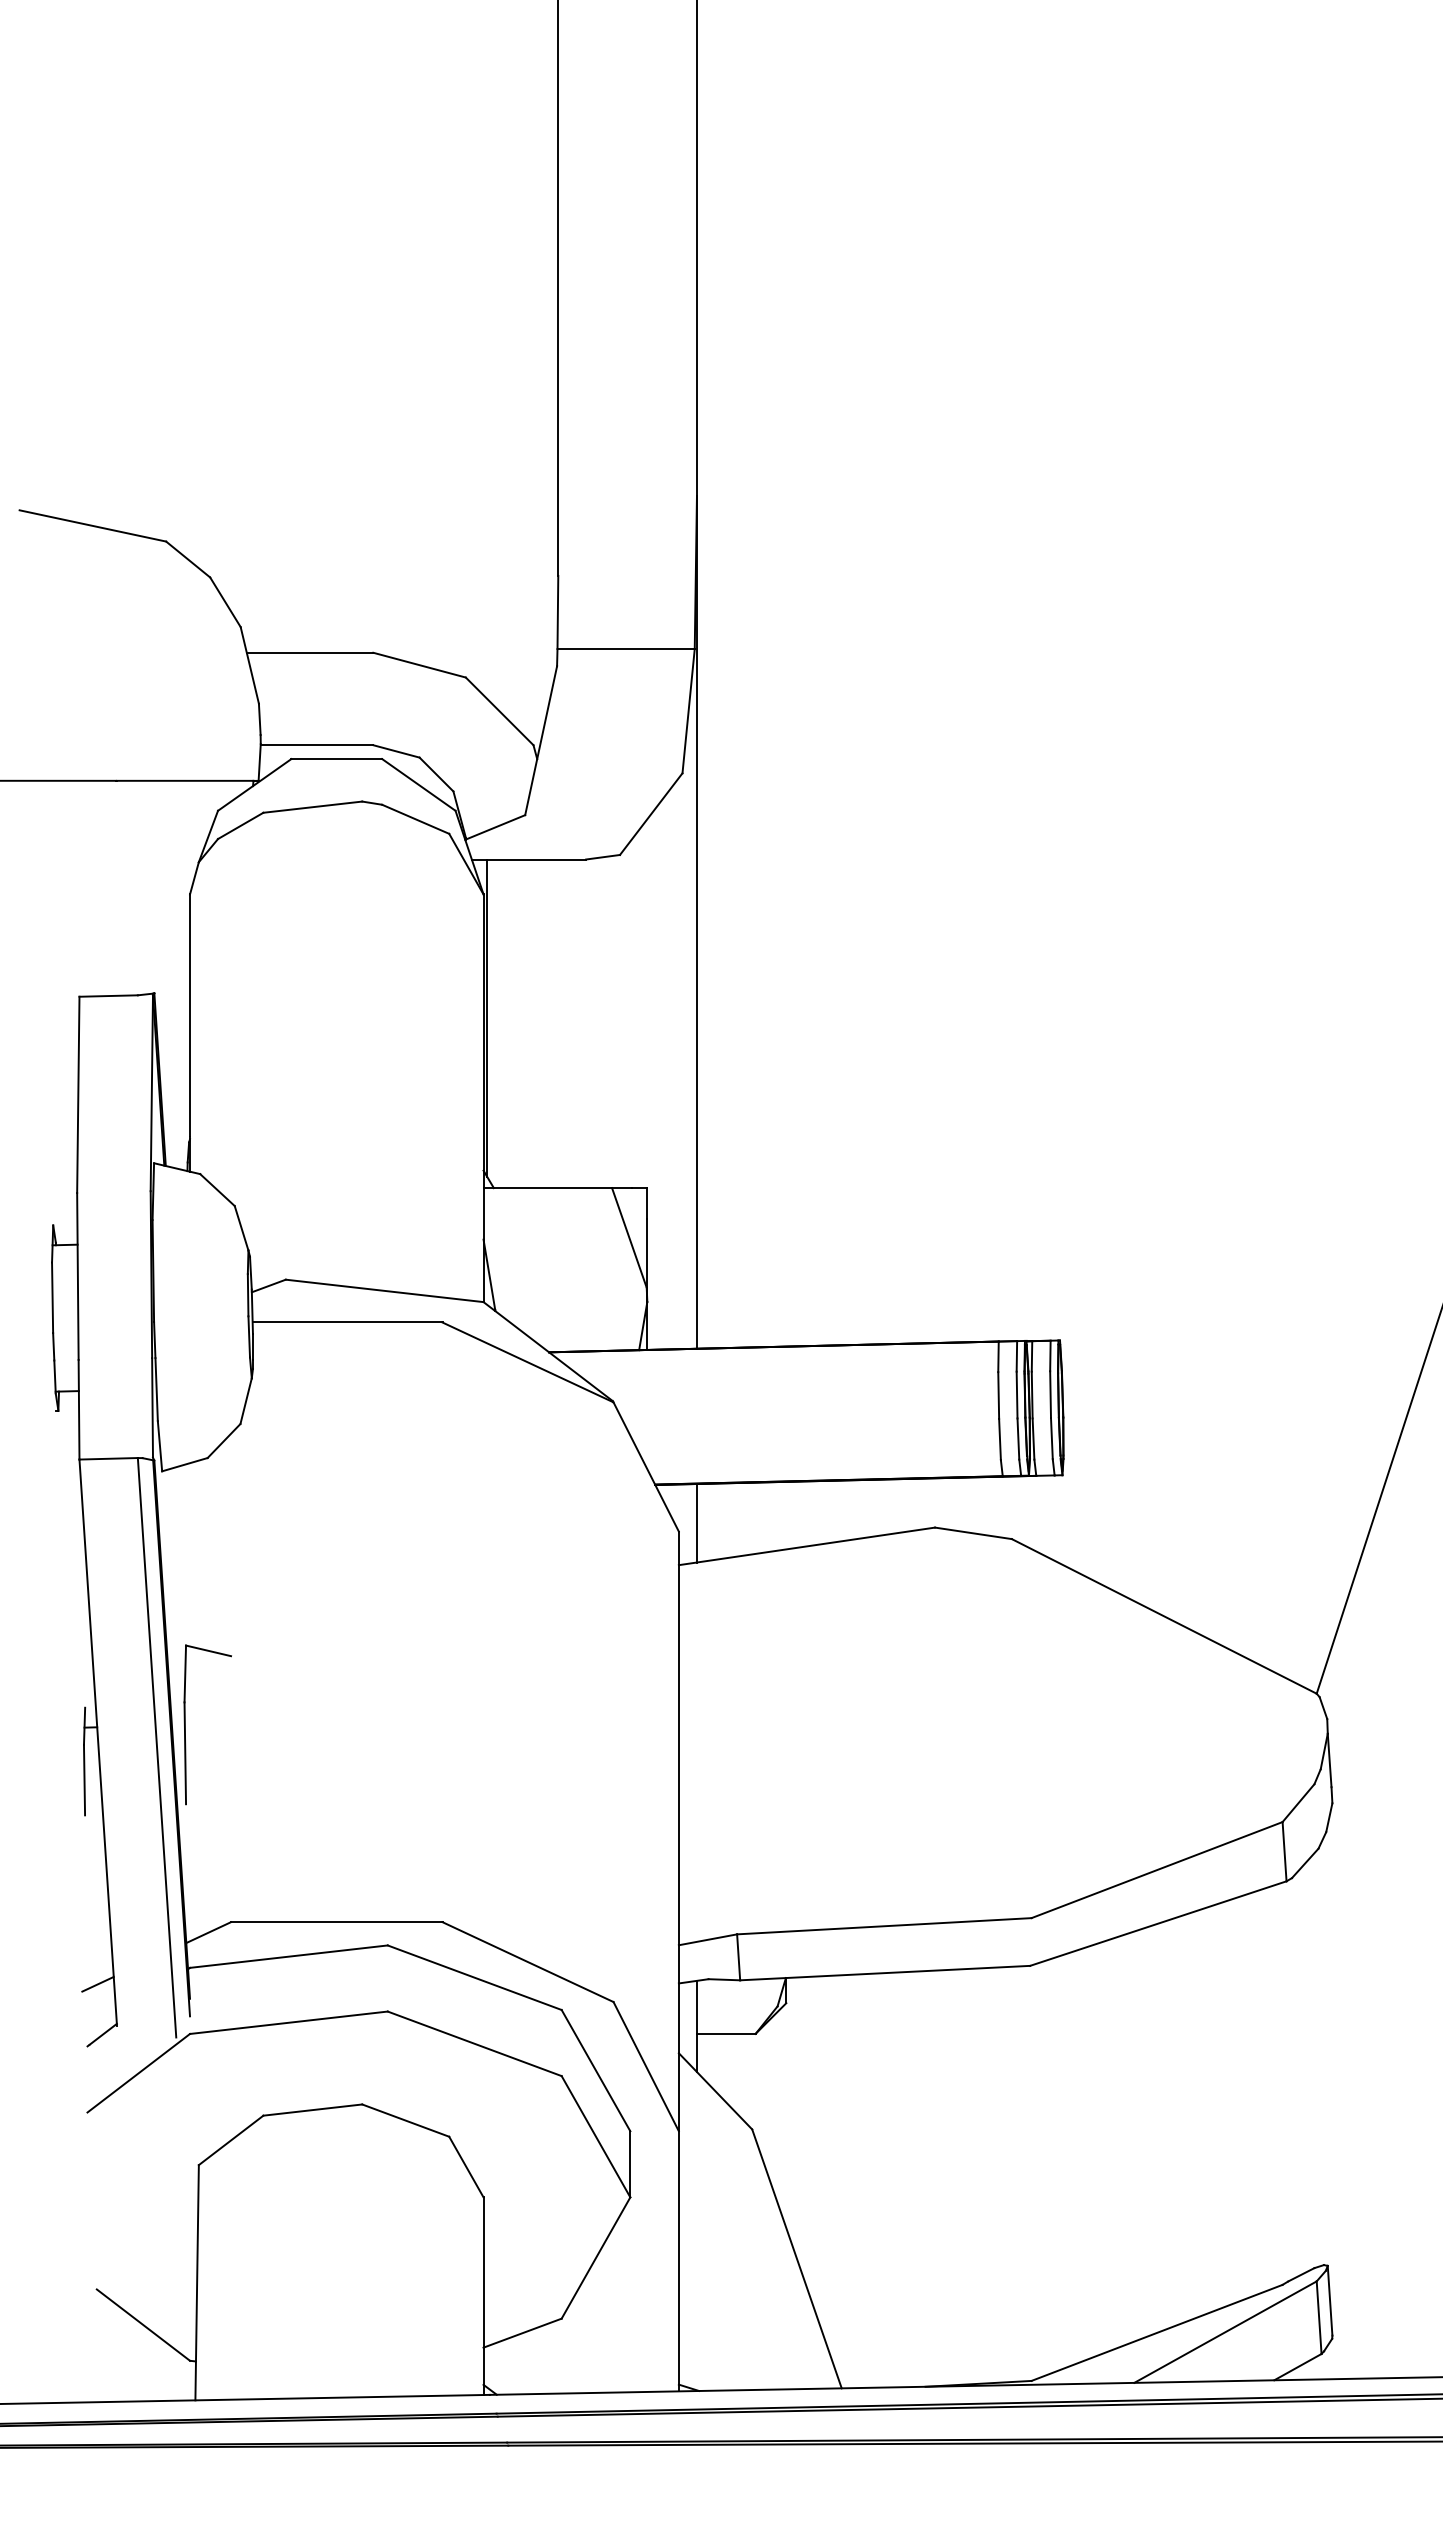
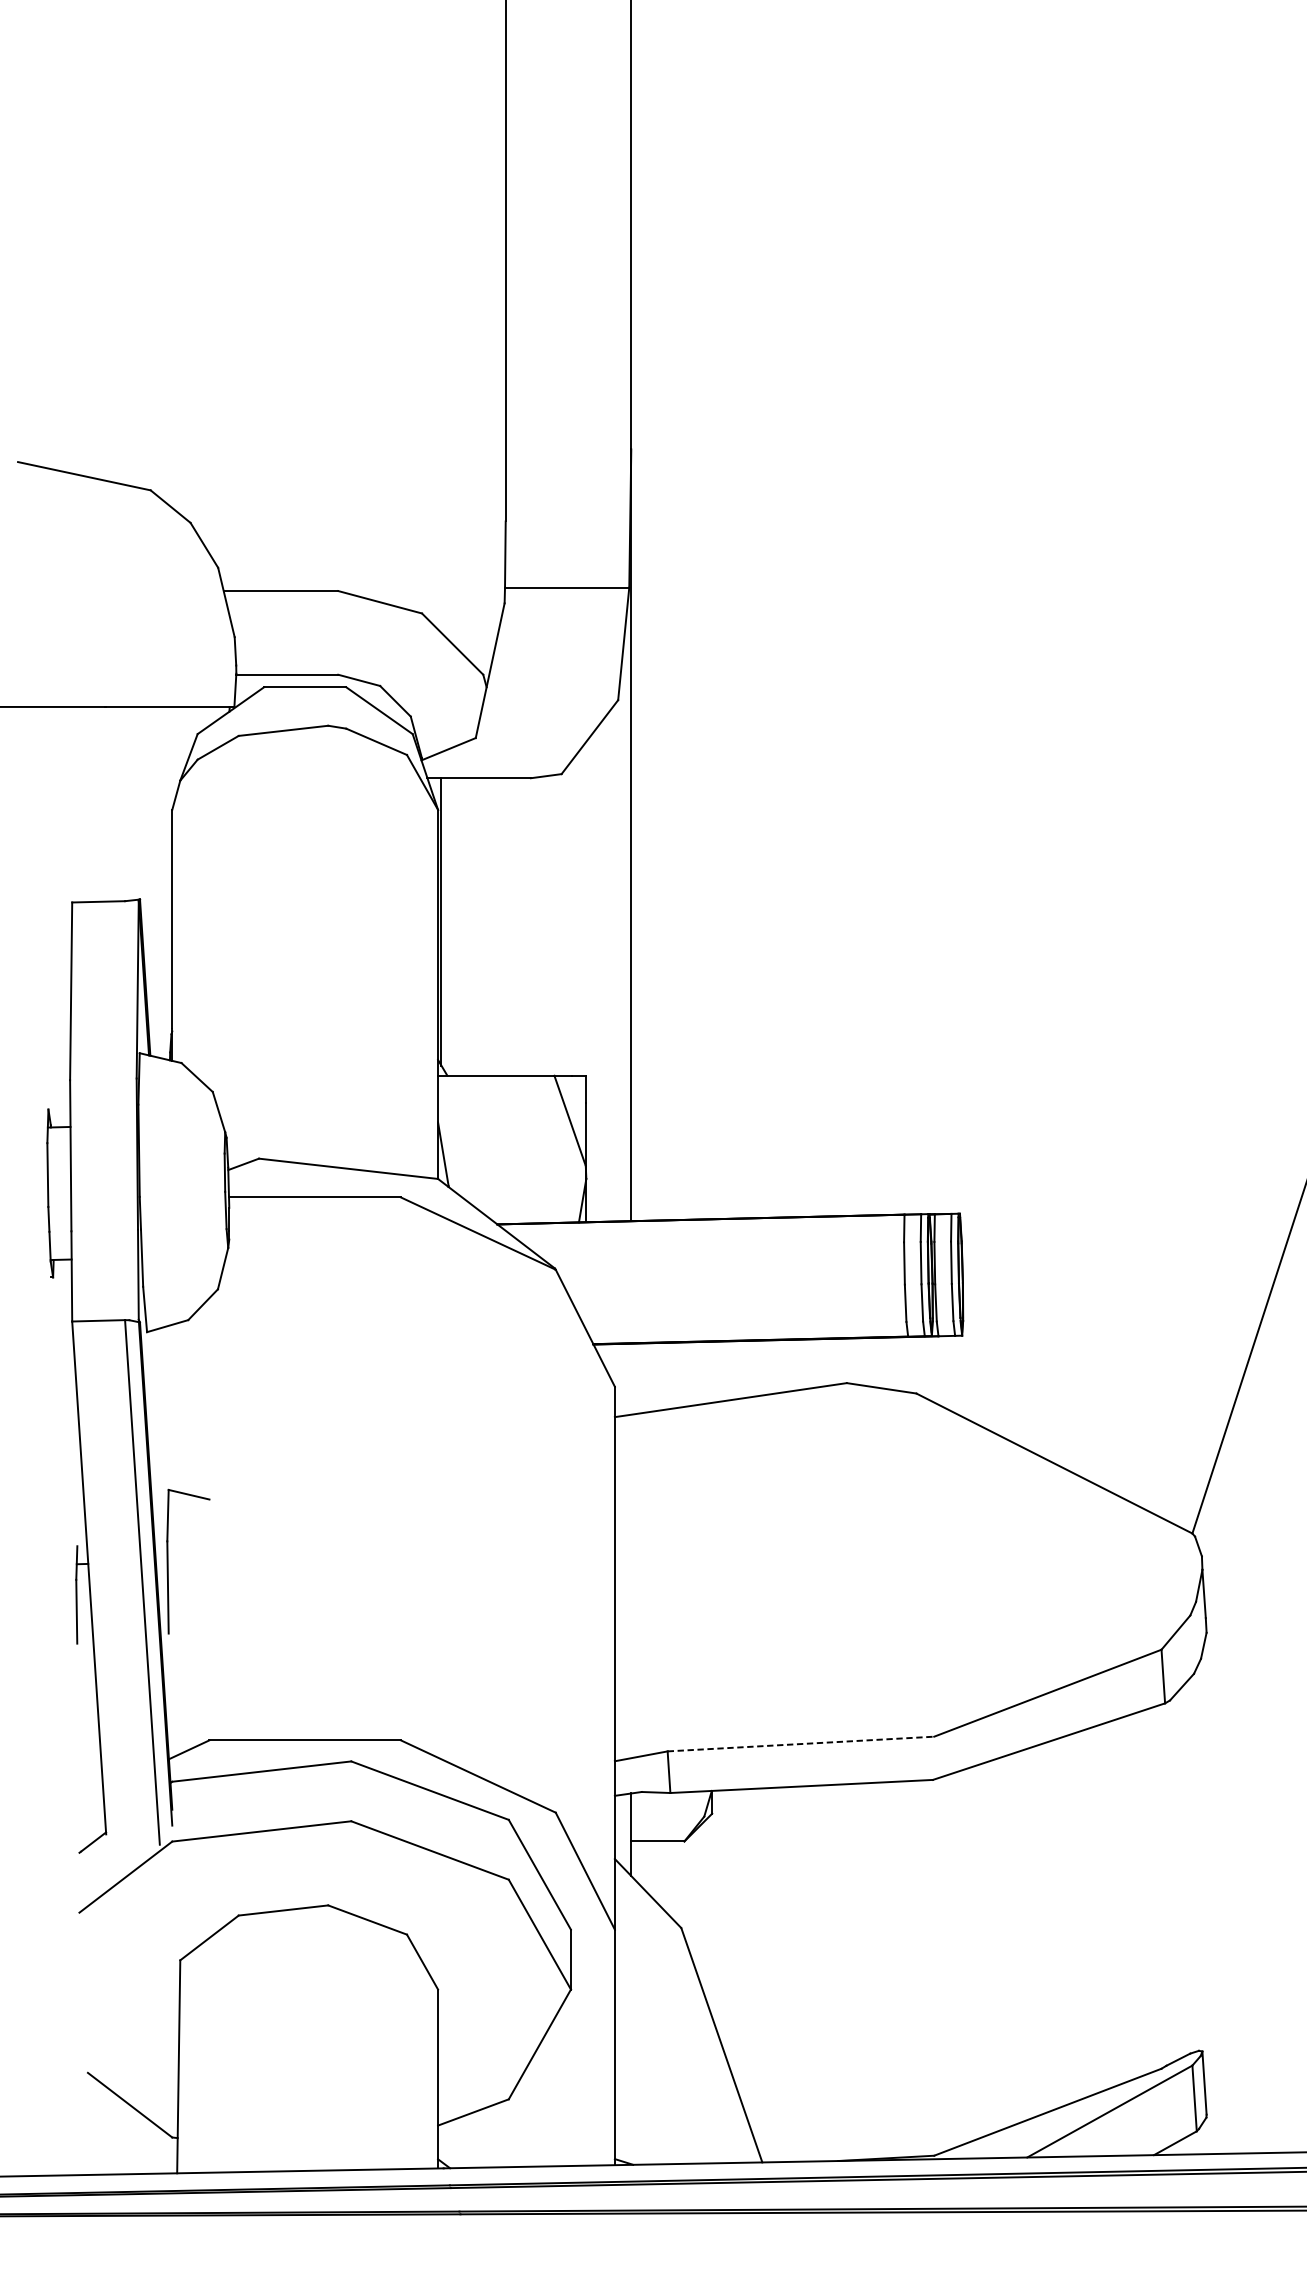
line: (696, 1522) -> (630, 1378), removed
line: (884, 1926) -> (801, 1744), solid -> dashed
line: (97, 1983) -> (88, 1795), removed

